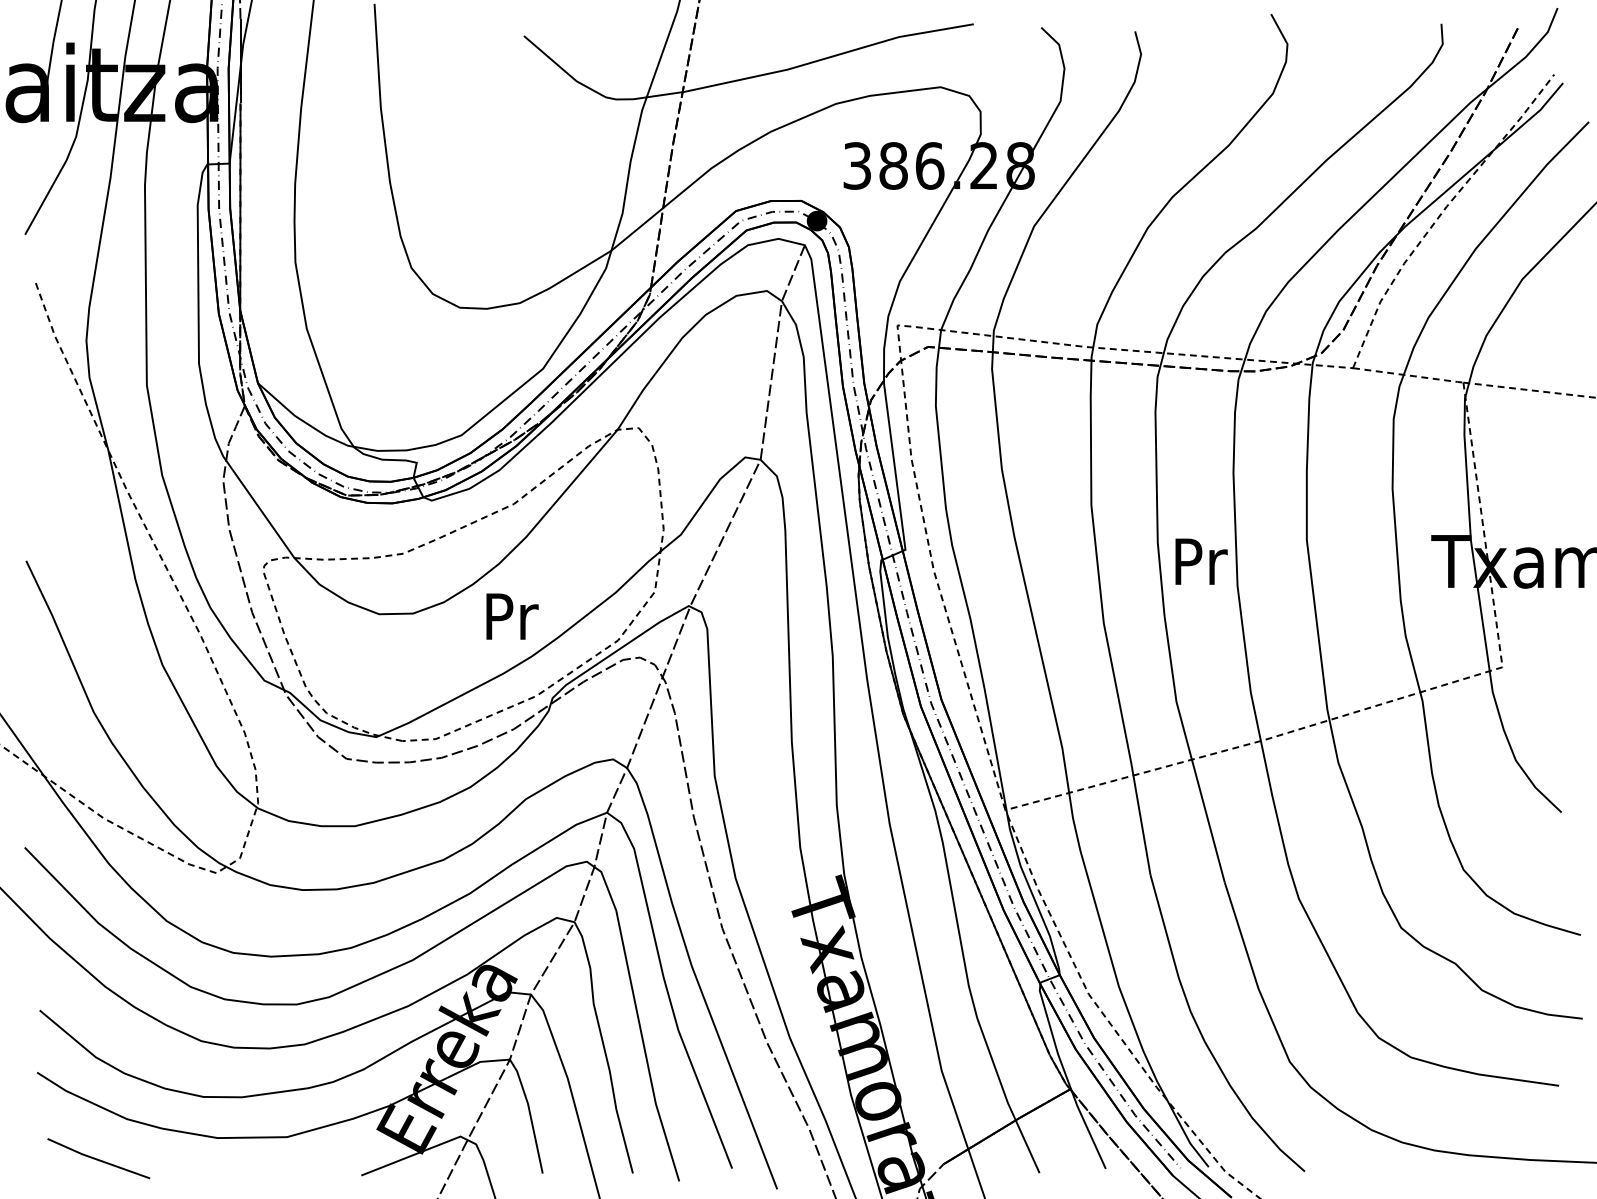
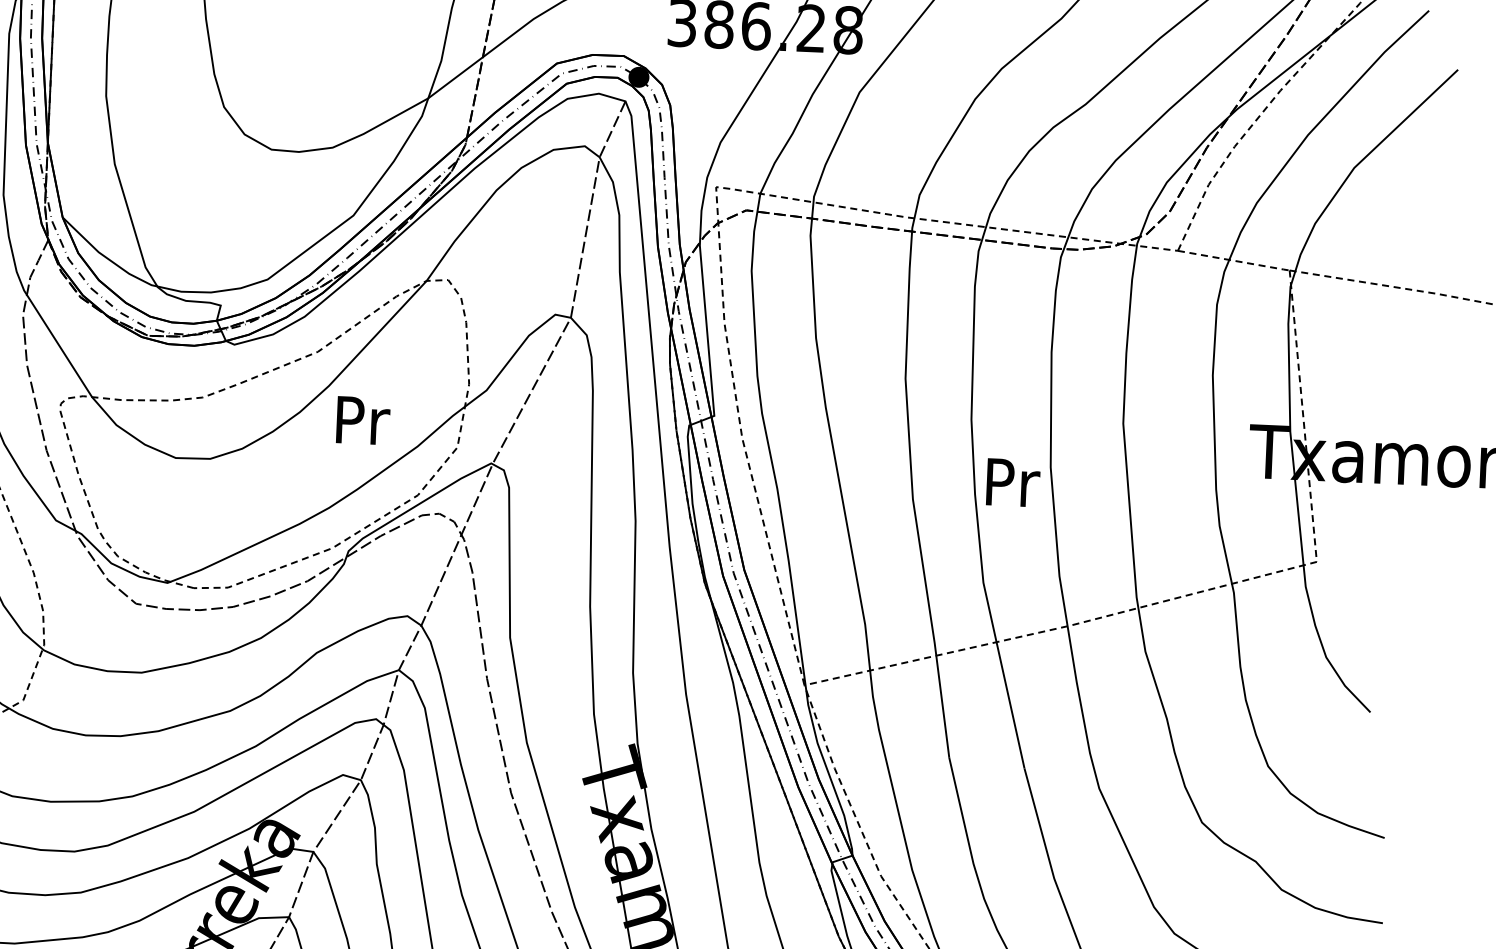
text: (1201, 561) -> (1013, 482), moved
text: (512, 616) -> (363, 420), moved

